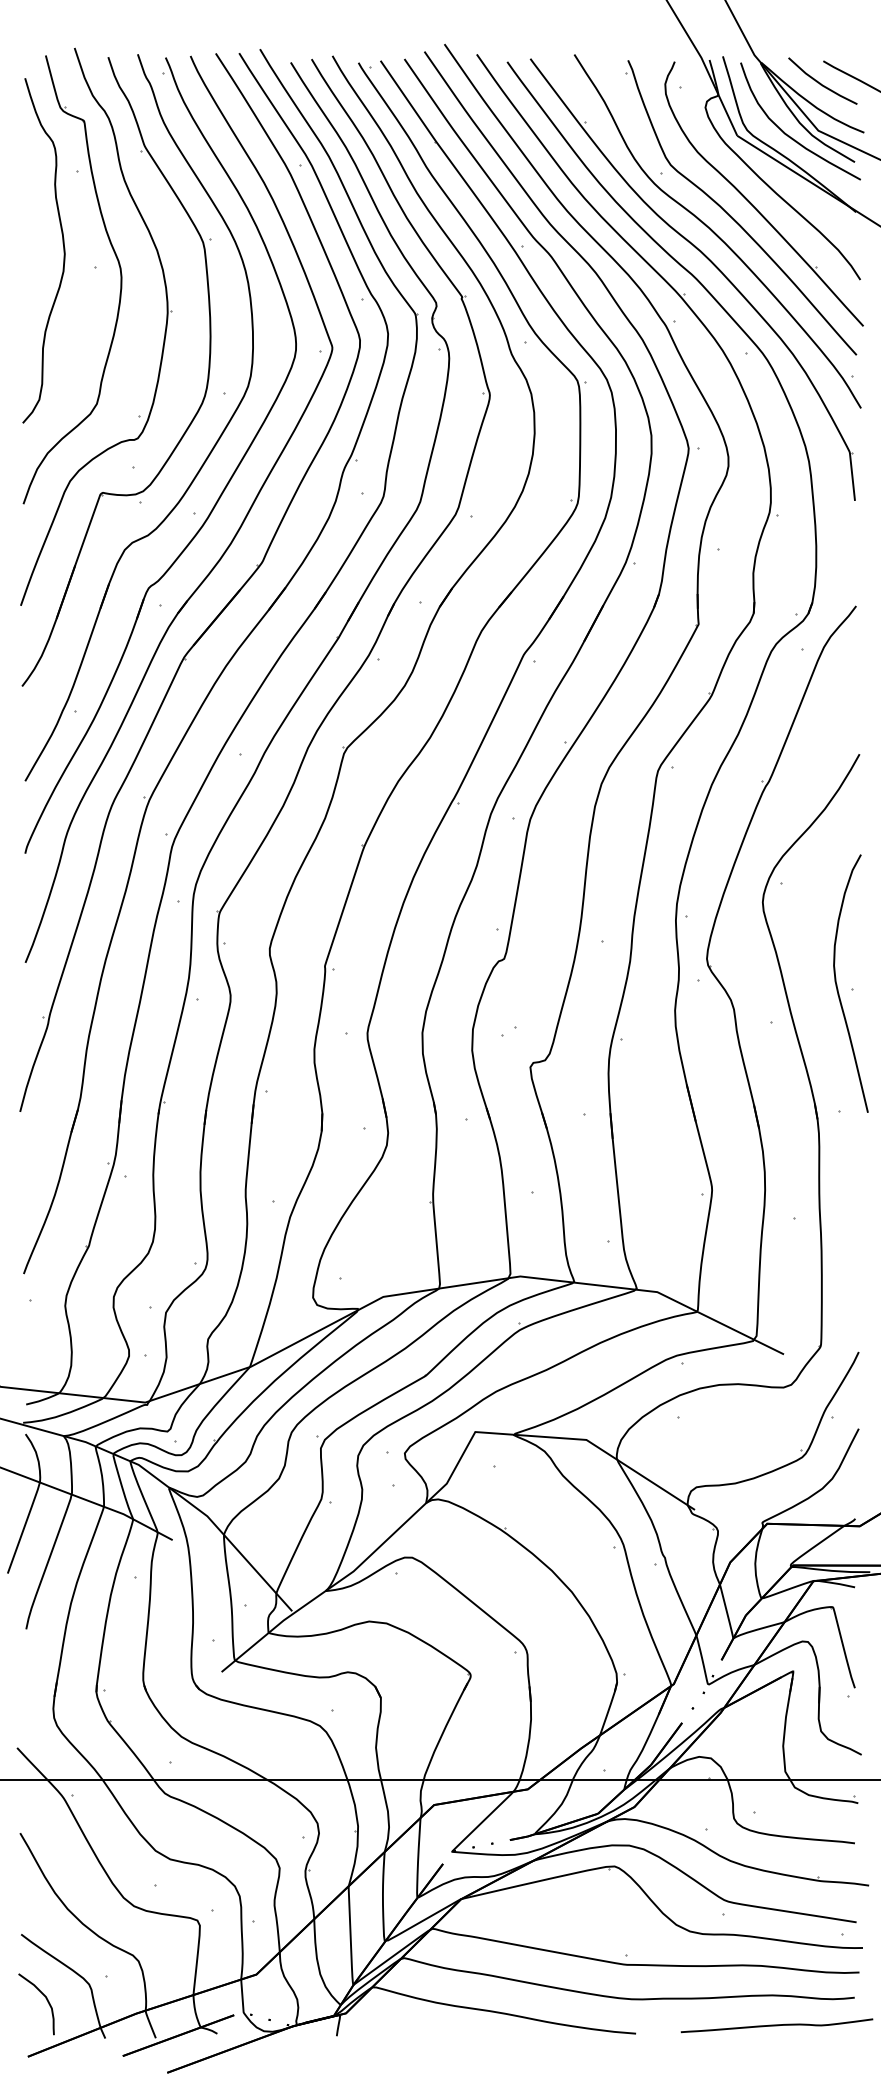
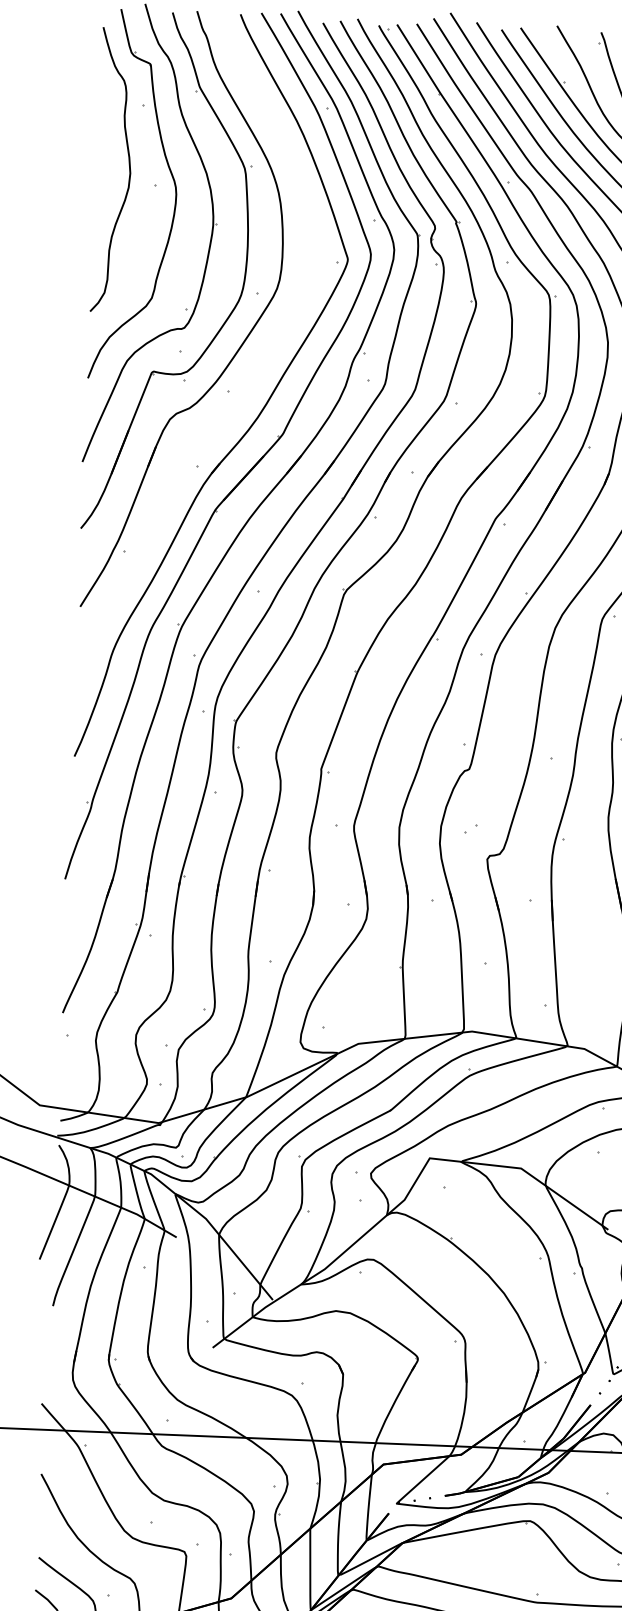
part: (222, 490) -> (252, 373), removed

